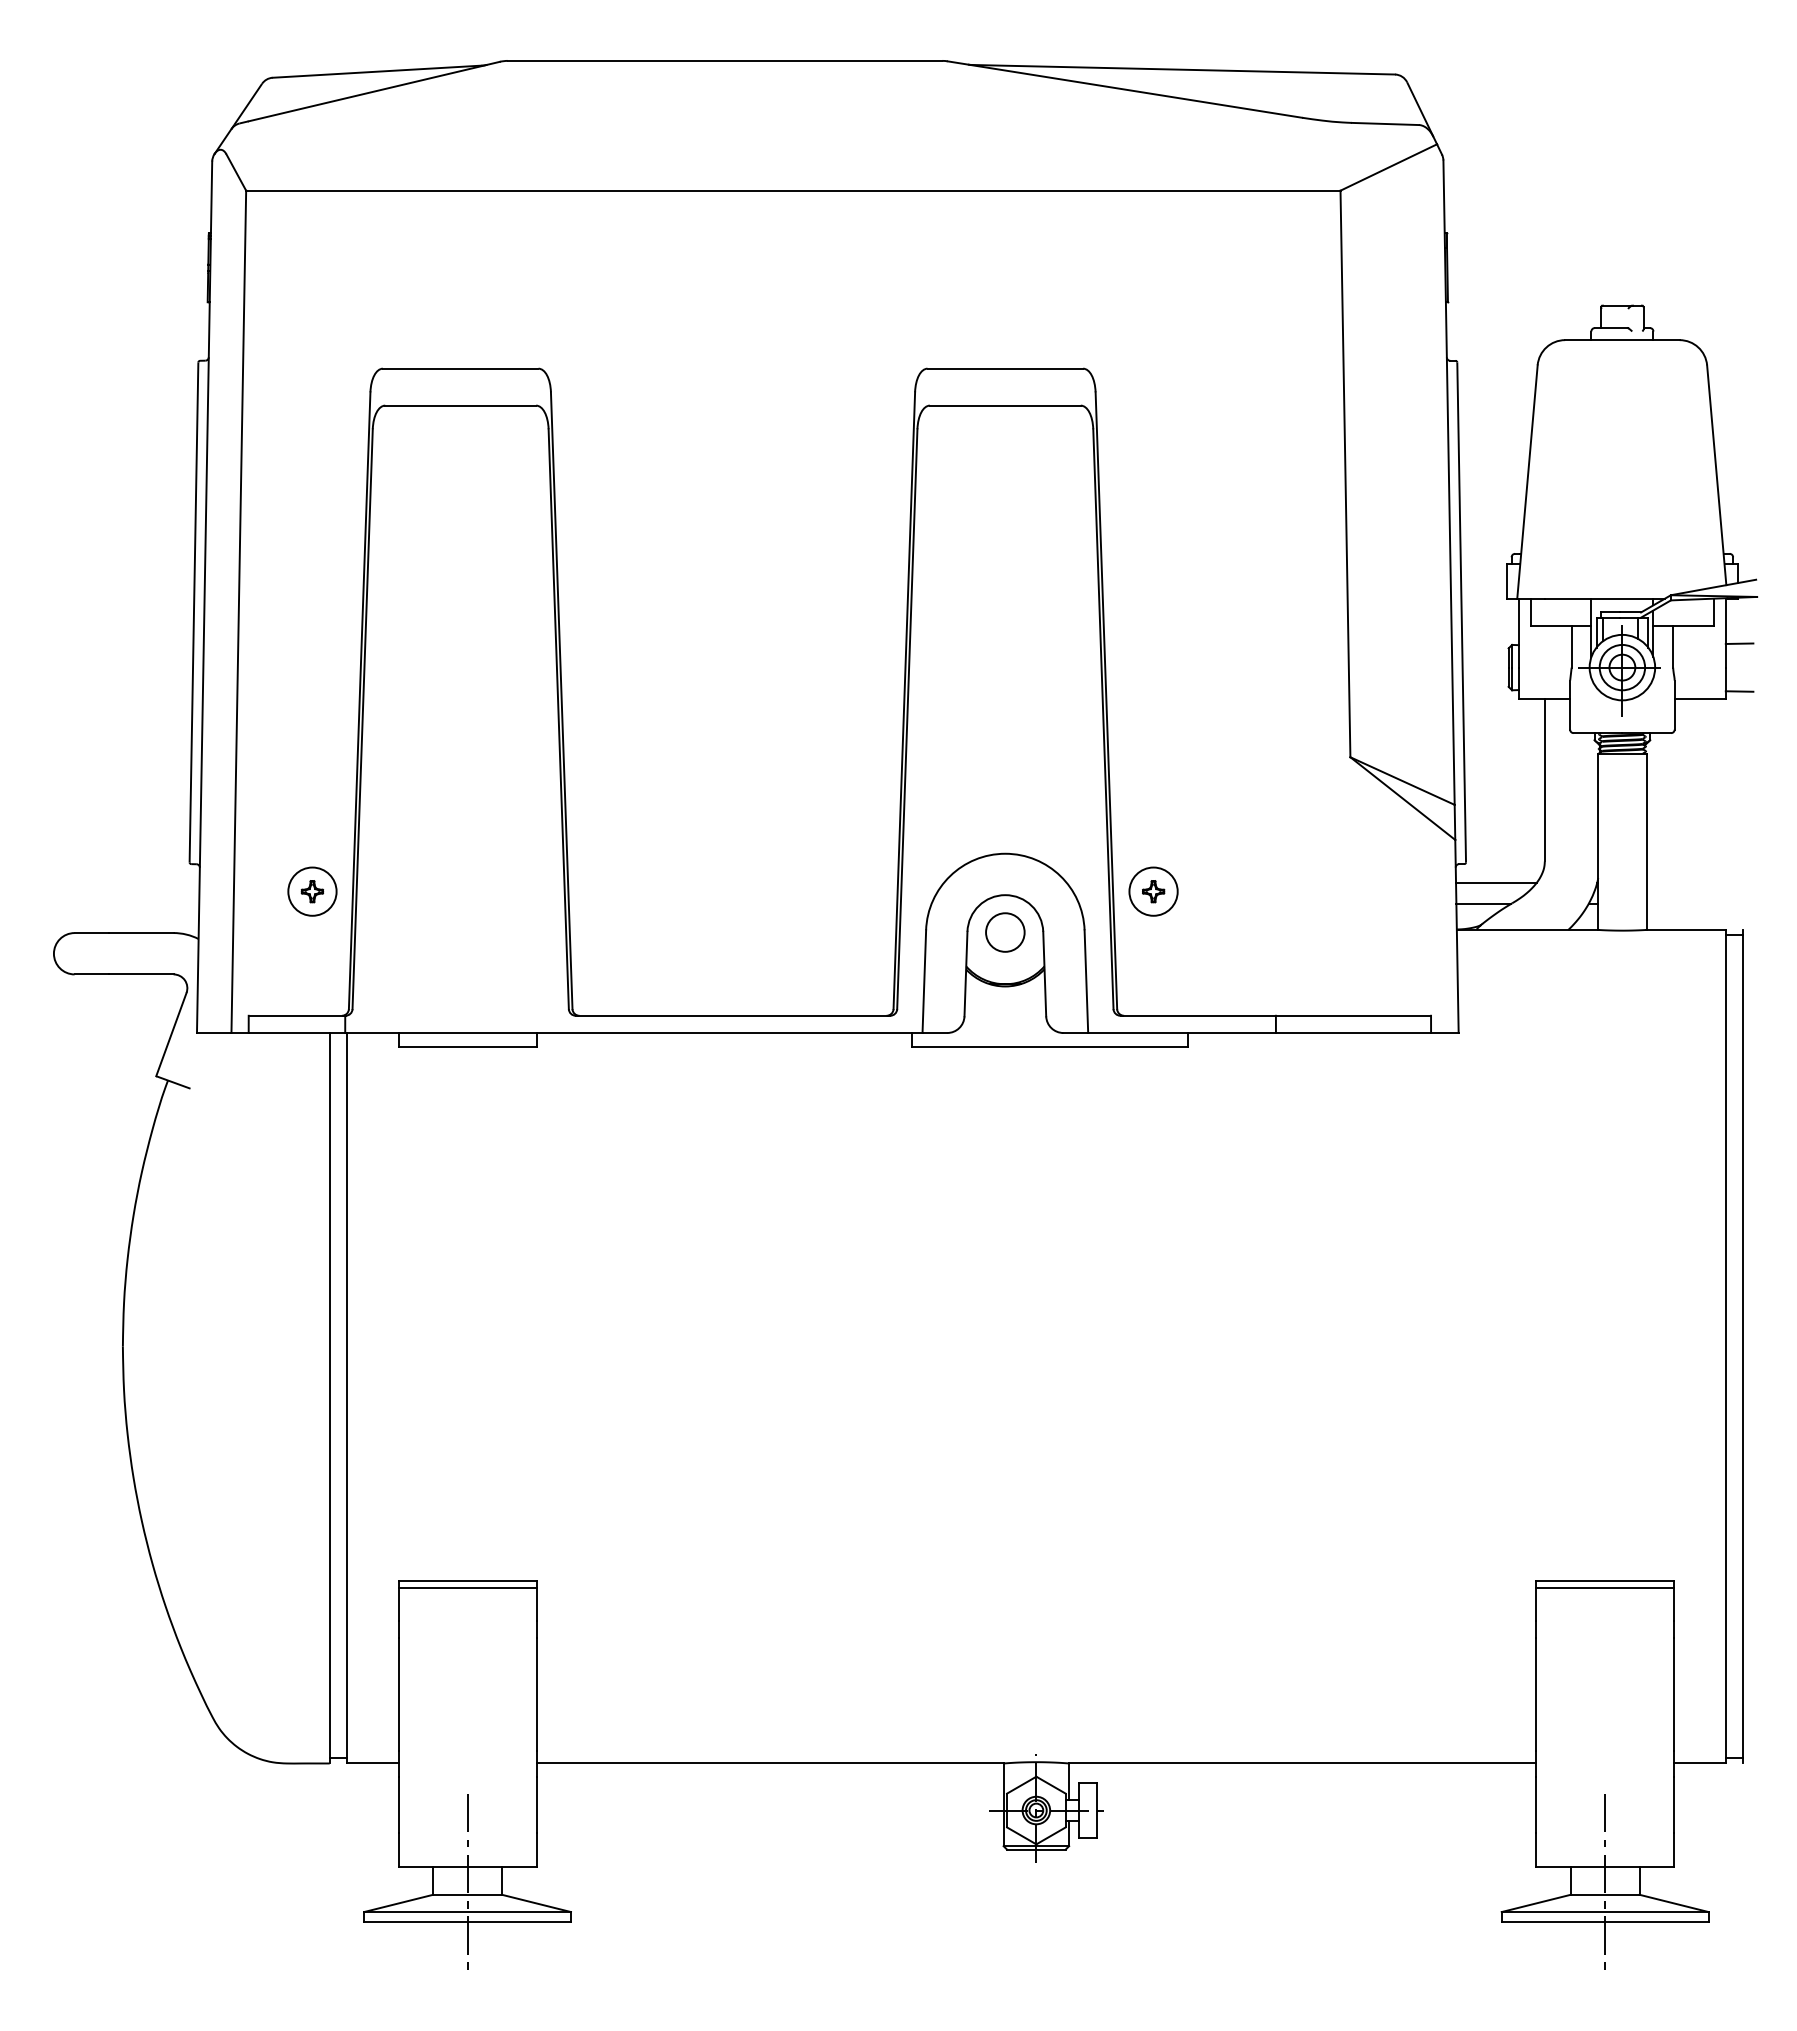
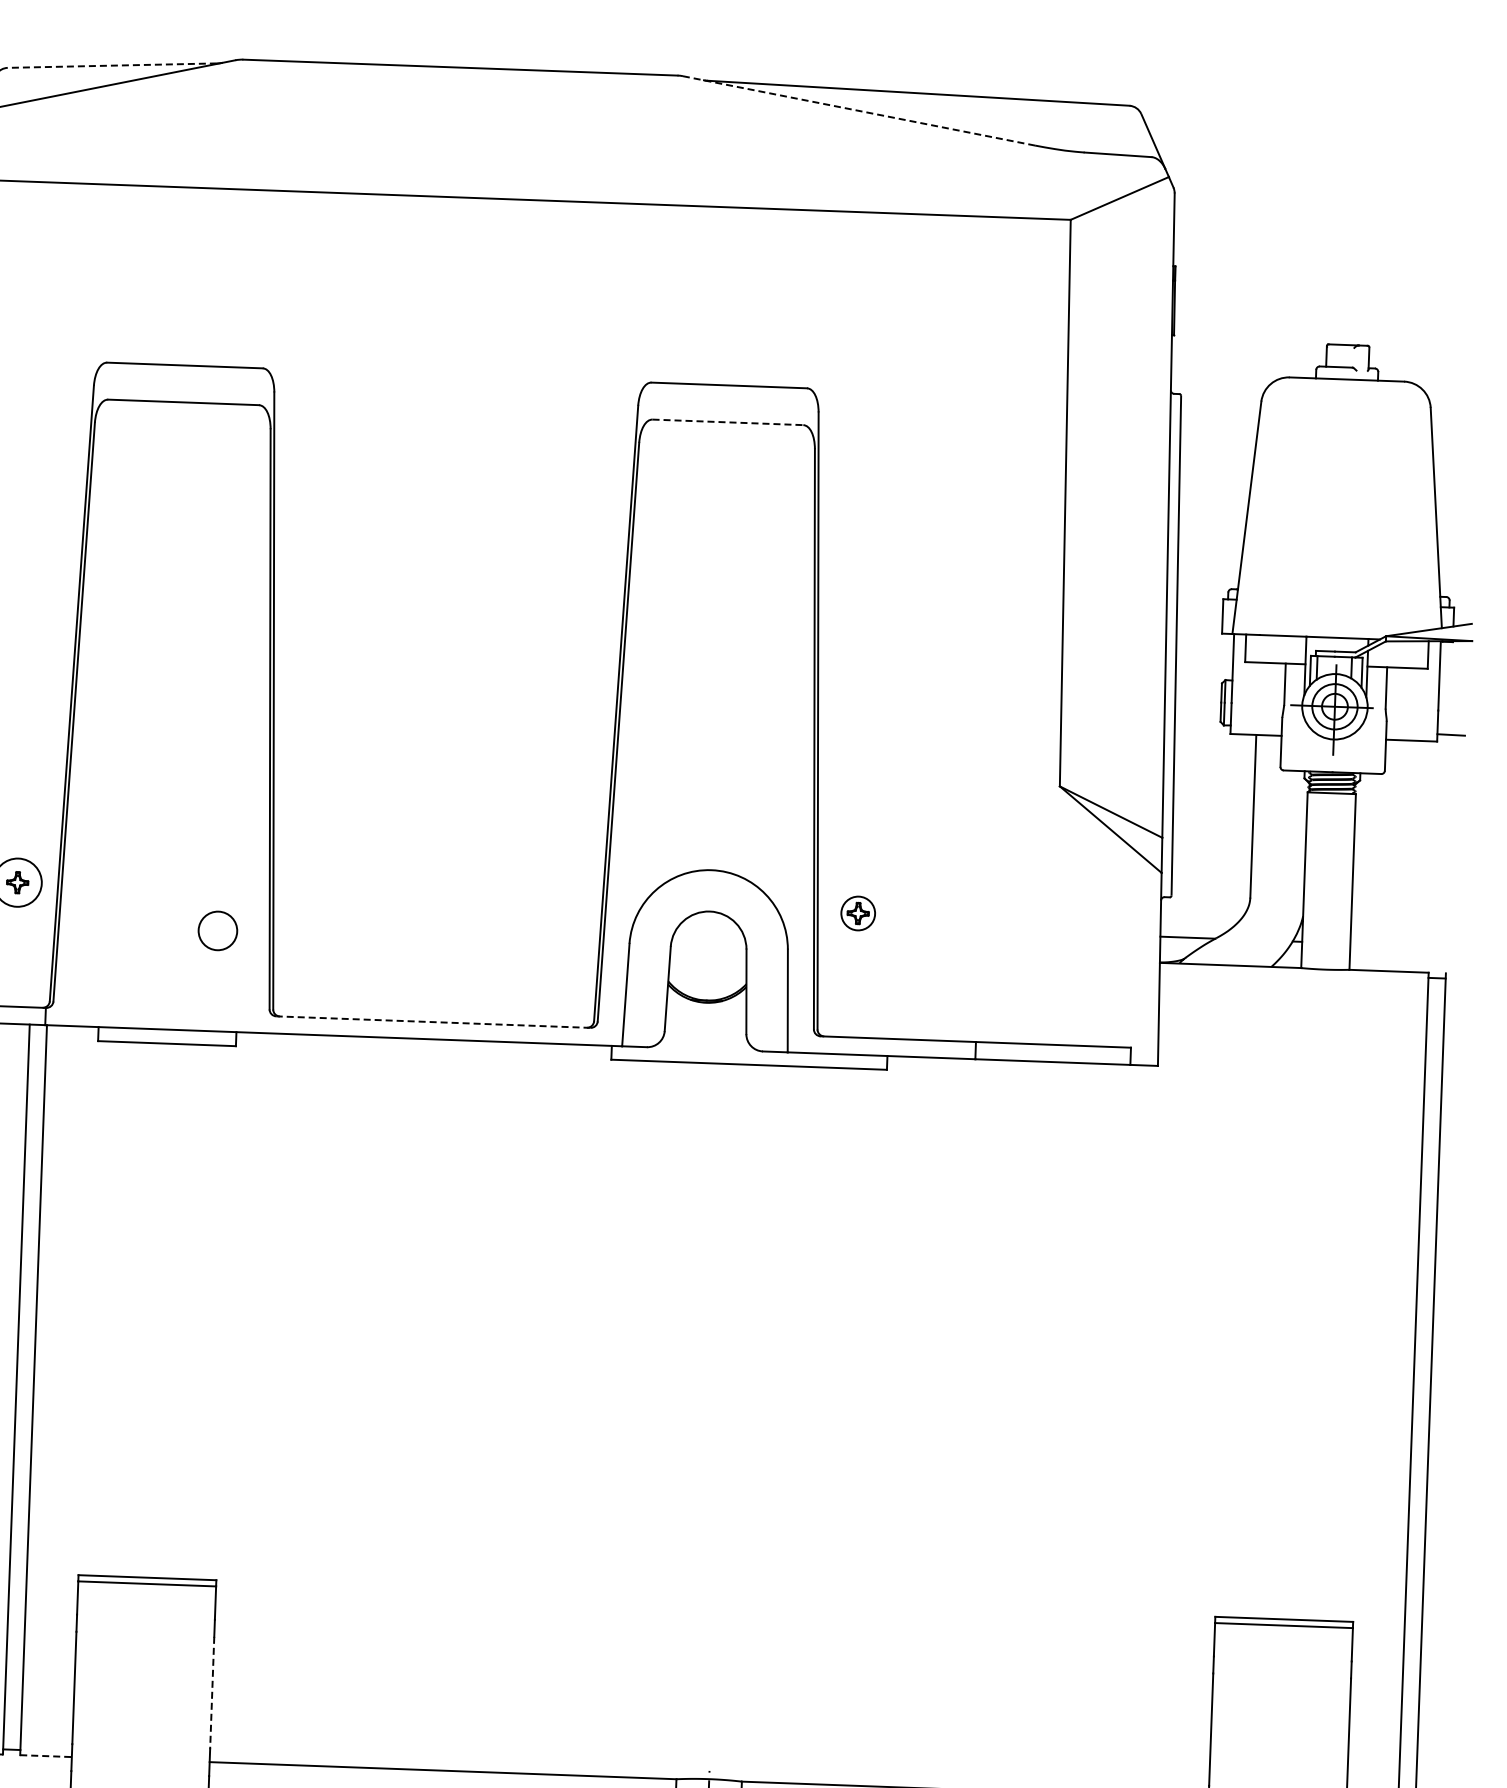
line: (377, 71) -> (112, 65), solid -> dashed
line: (1124, 89) -> (858, 110), solid -> dashed
line: (1005, 405) -> (728, 422), solid -> dashed
line: (1739, 643) -> (1452, 686), removed
line: (1496, 883) -> (1201, 917), removed
circle: (1153, 891) -> (858, 913), size x0.7
circle: (1005, 932) -> (218, 930), moved
line: (732, 1015) -> (432, 1021), solid -> dashed
line: (536, 1694) -> (212, 1693), solid -> dashed
line: (372, 1763) -> (45, 1756), solid -> dashed

